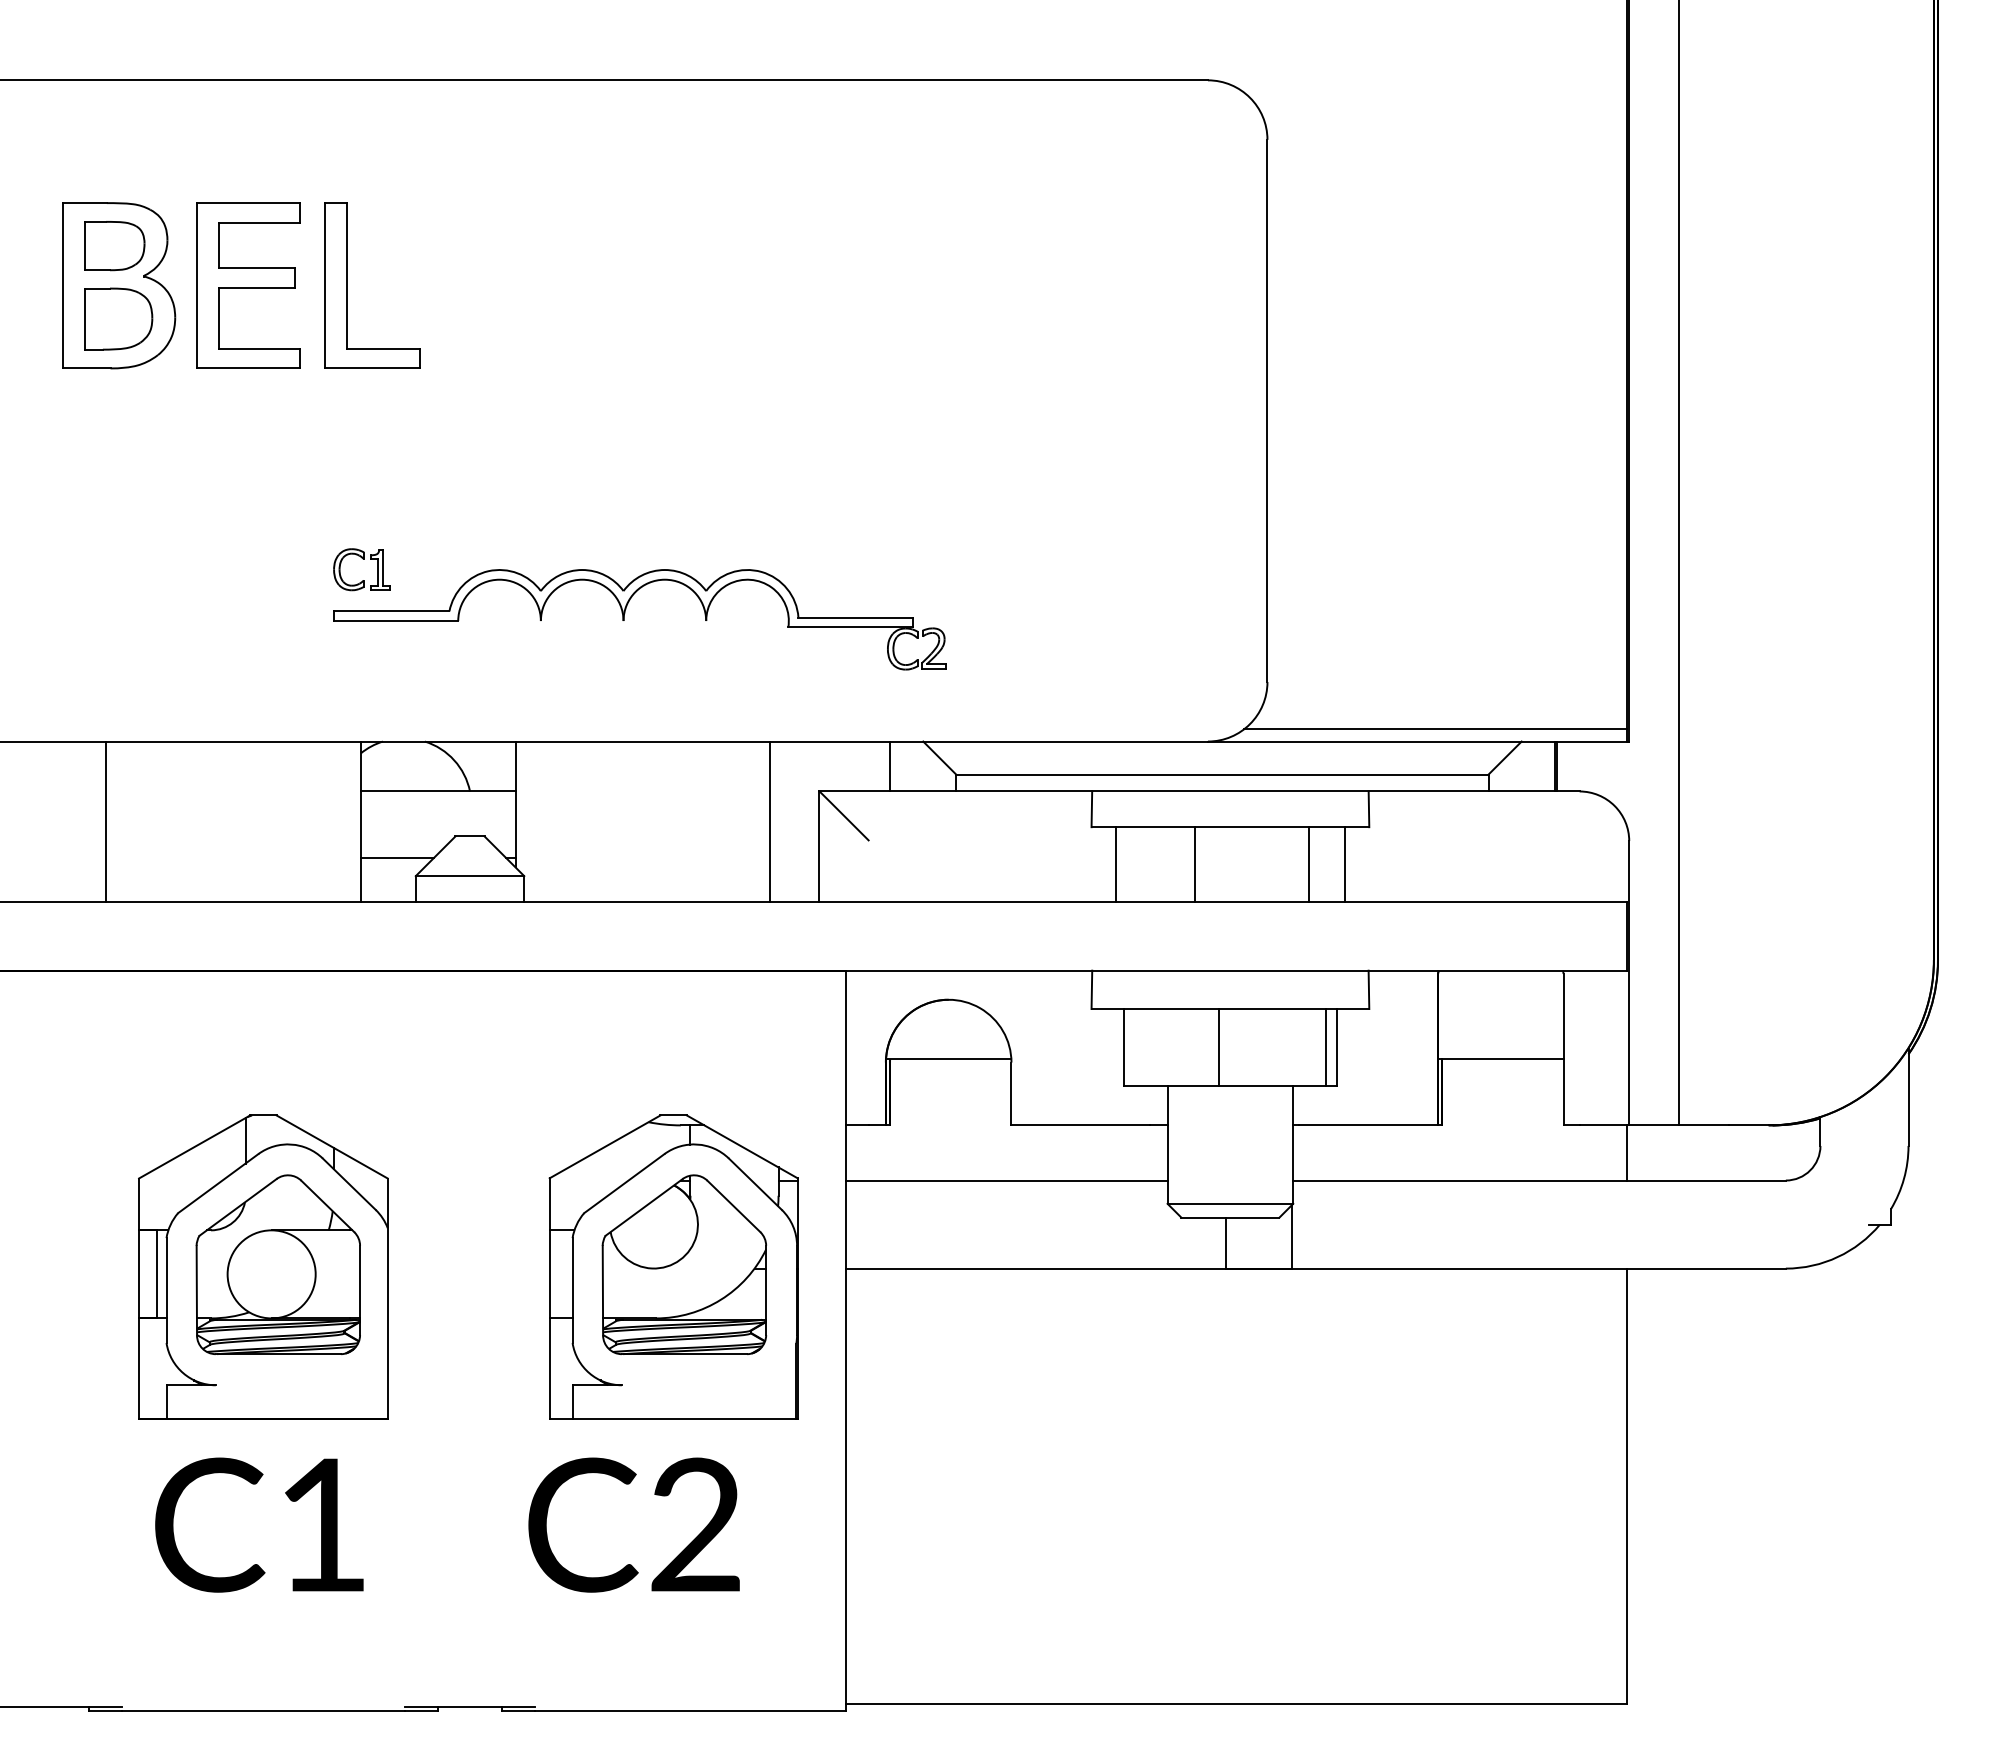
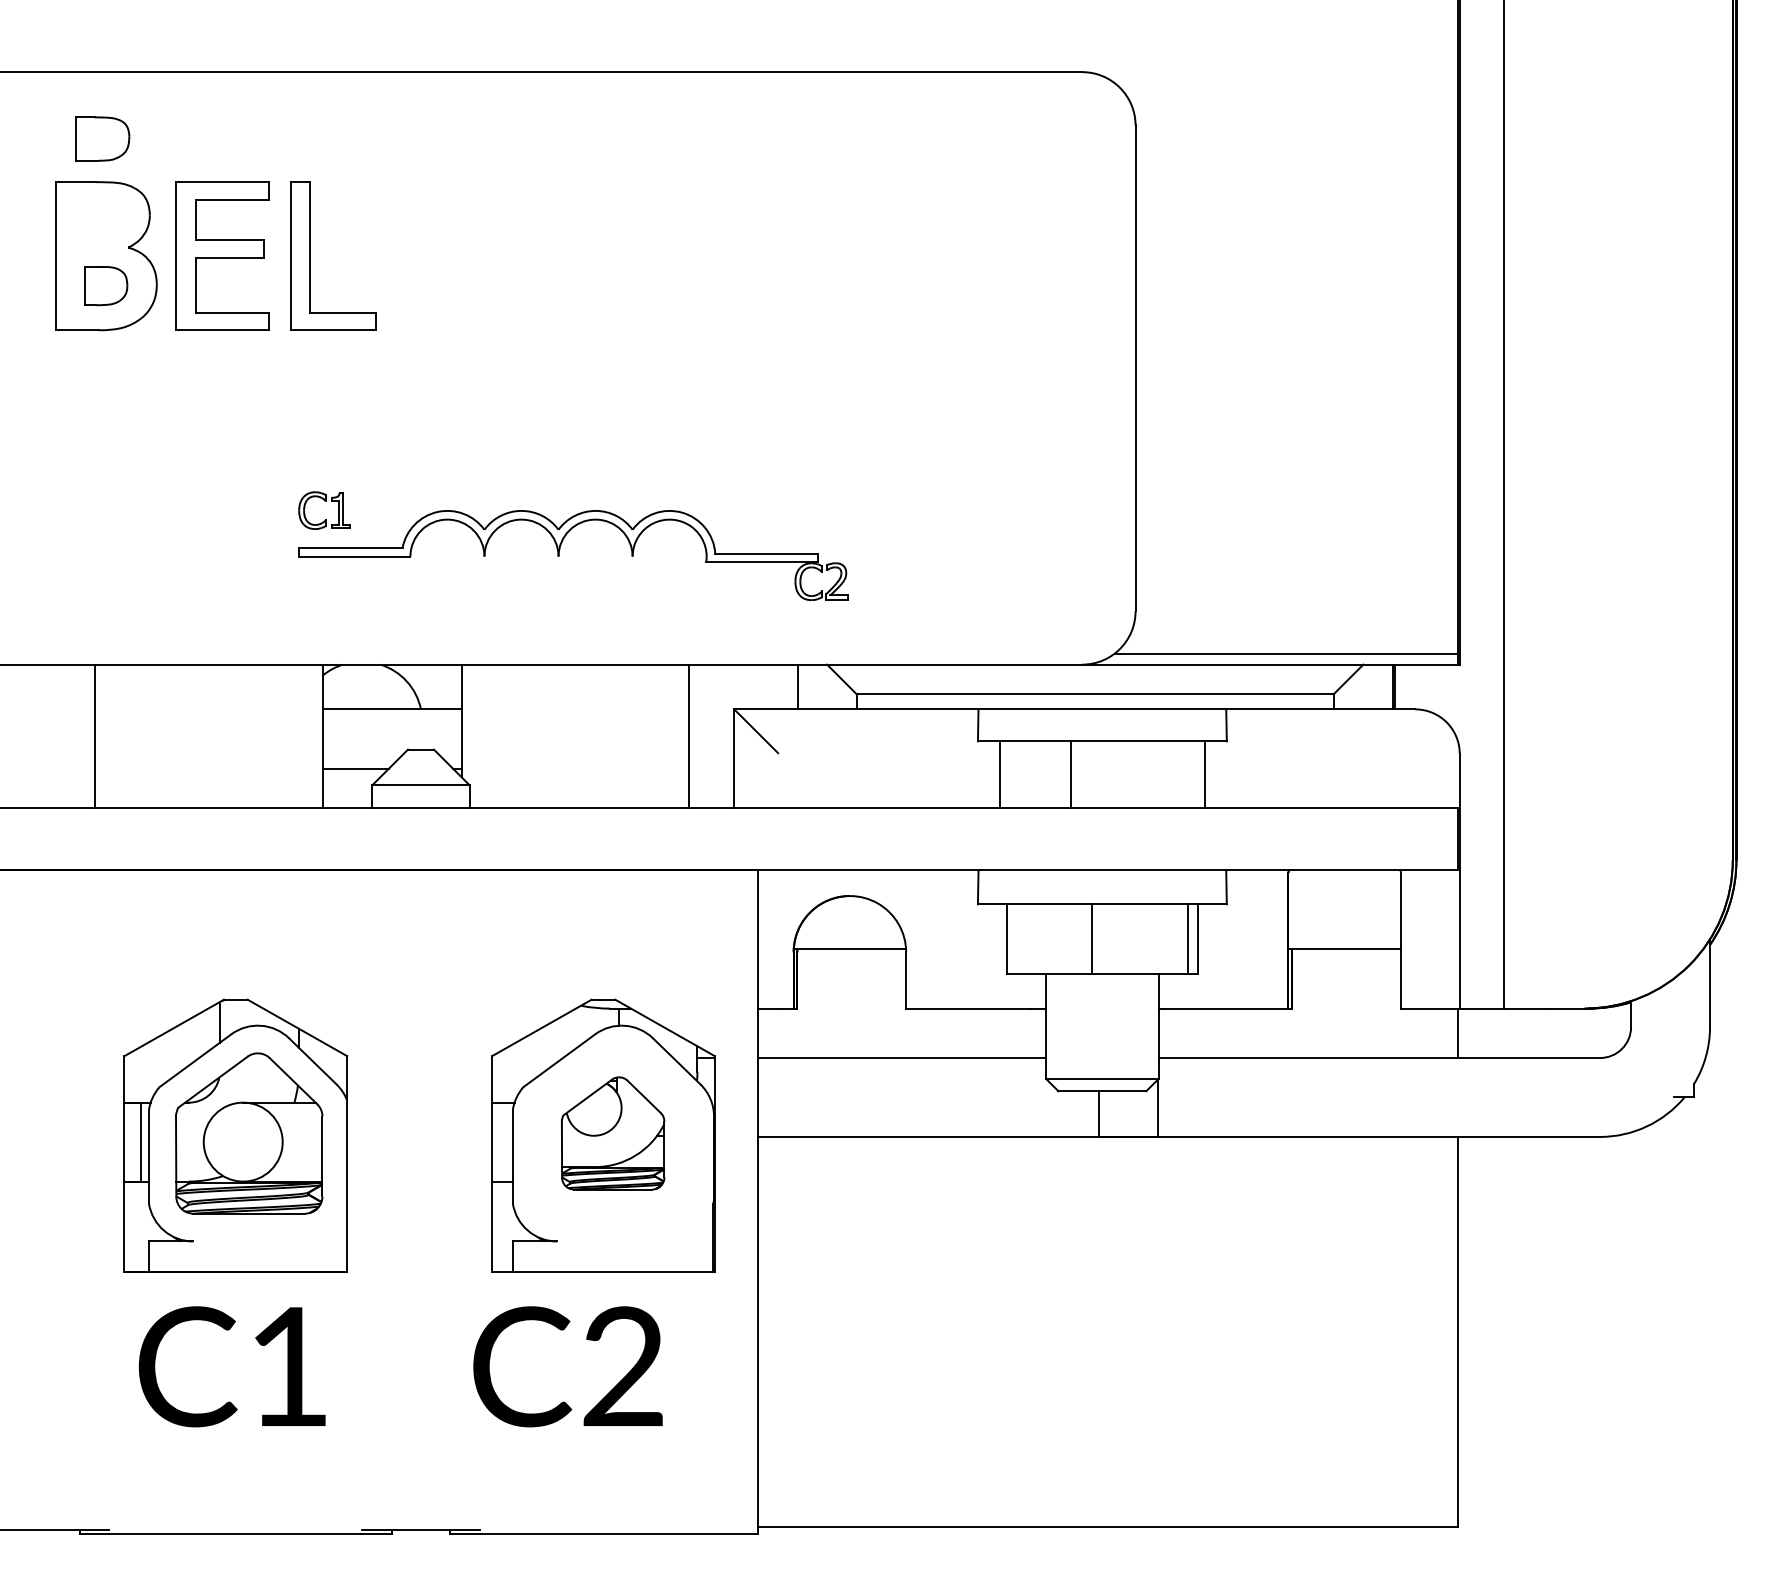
part: (114, 246) -> (102, 139), moved
part: (118, 318) -> (105, 285), size x0.7
line: (1309, 864) -> (1173, 774), removed
part: (684, 1264) -> (613, 1133), size x0.7

